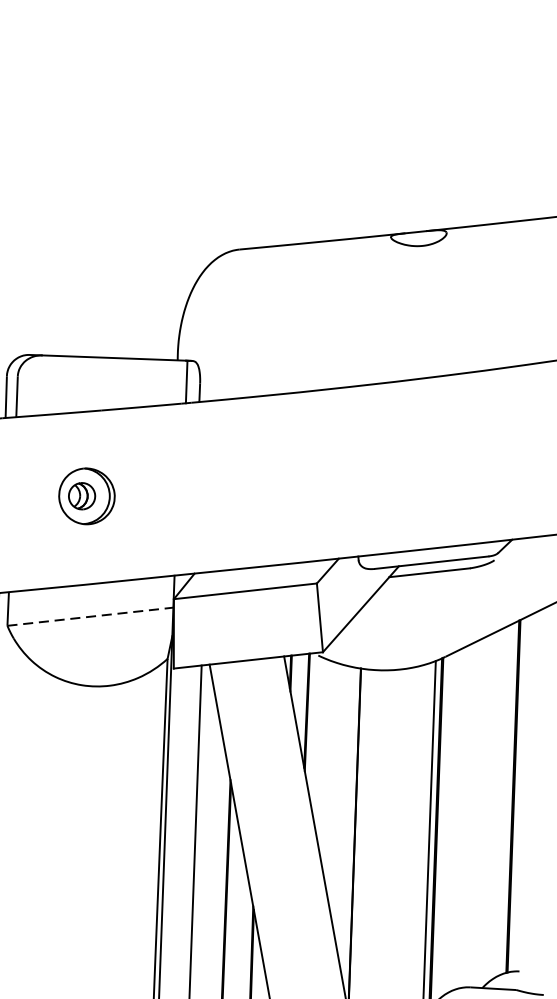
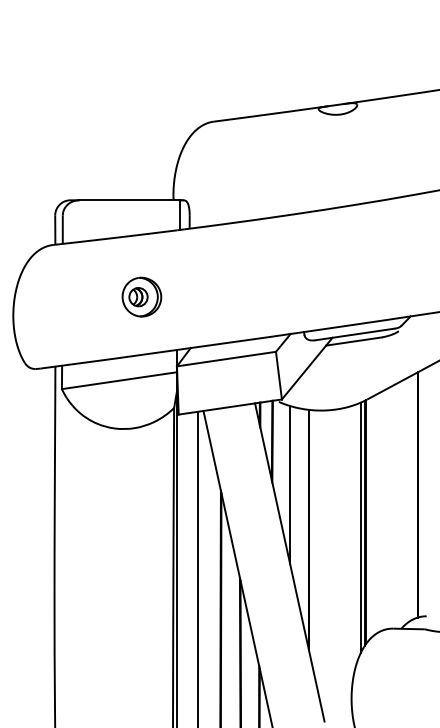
part: (86, 495) -> (141, 296), moved
line: (90, 616) -> (119, 380), dashed -> solid
line: (330, 776) -> (290, 485), added

